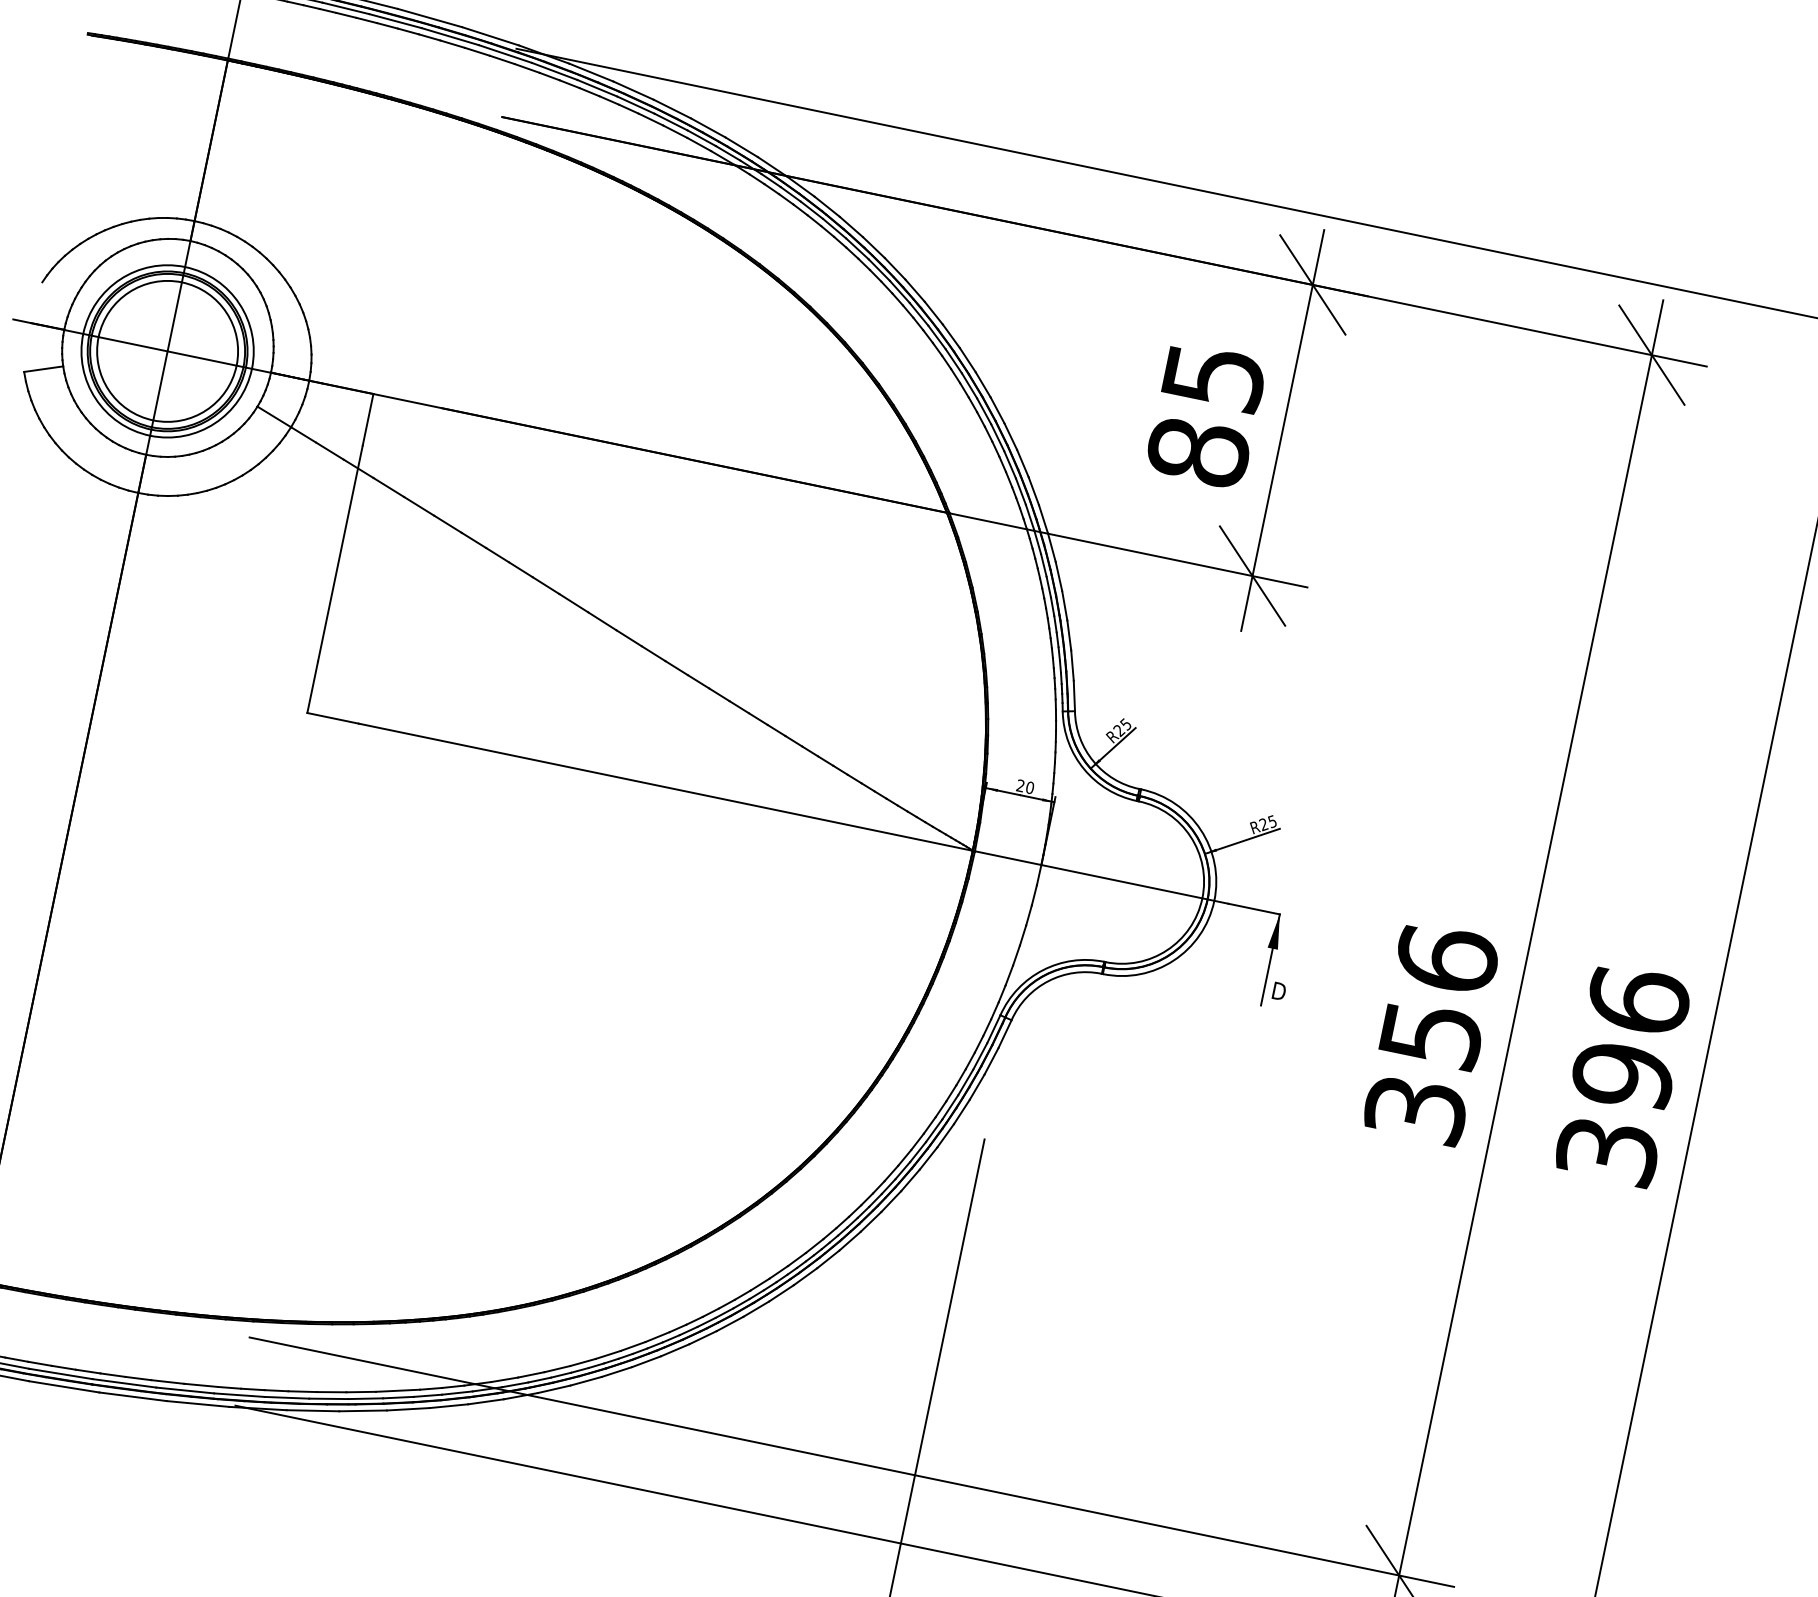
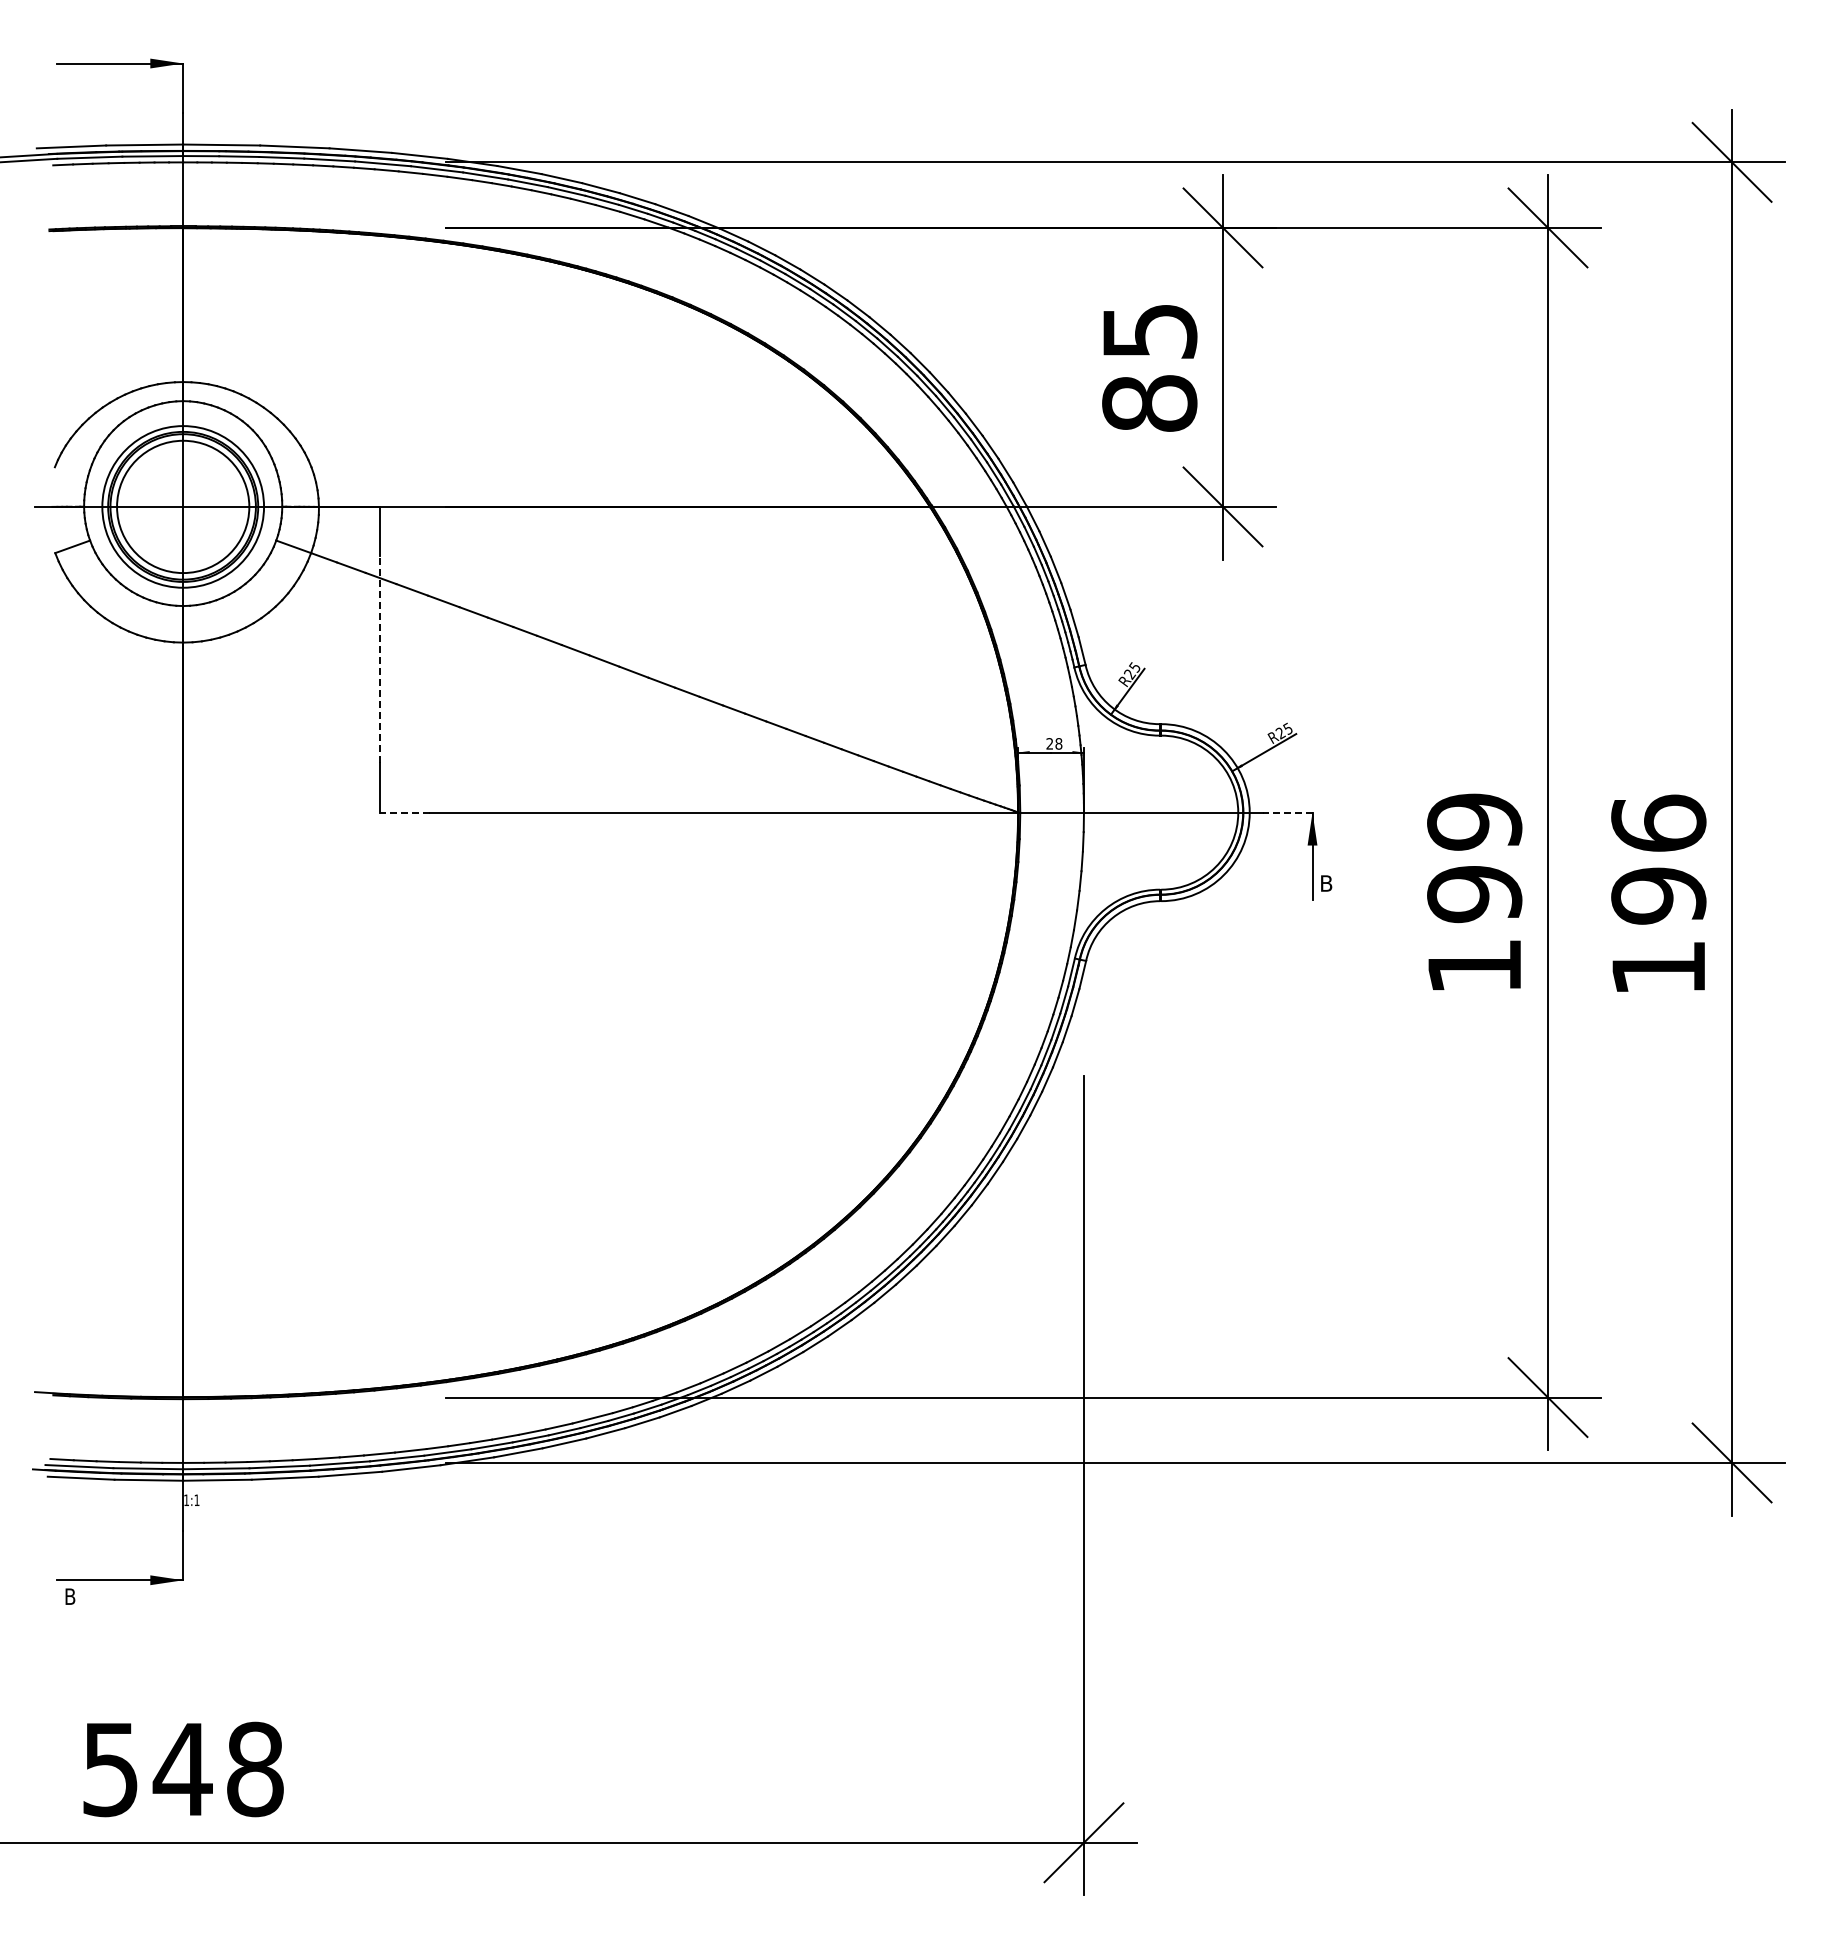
line: (340, 553) -> (380, 659), solid -> dashed
line: (333, 718) -> (405, 812), solid -> dashed
text: (1029, 787) -> (1058, 743), 20 -> 28
line: (1253, 908) -> (1287, 812), solid -> dashed
text: (1279, 991) -> (1326, 883), D -> B
text: (1431, 1032) -> (1474, 892), 356 -> 199
text: (1607, 1151) -> (1658, 968), 396 -> 196

